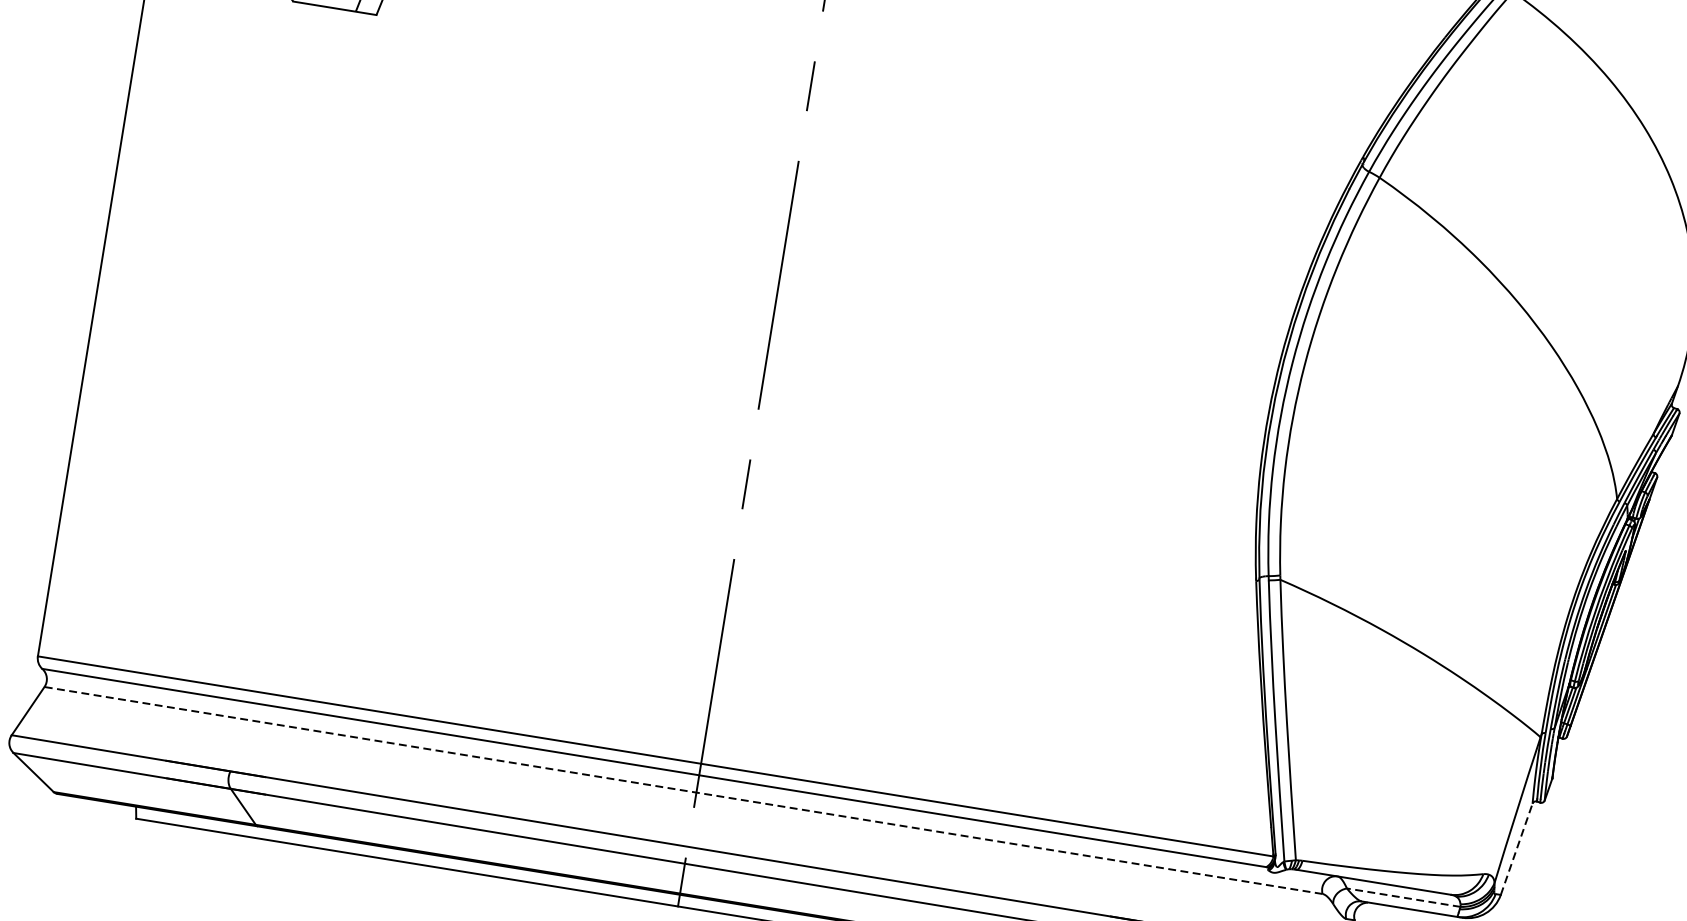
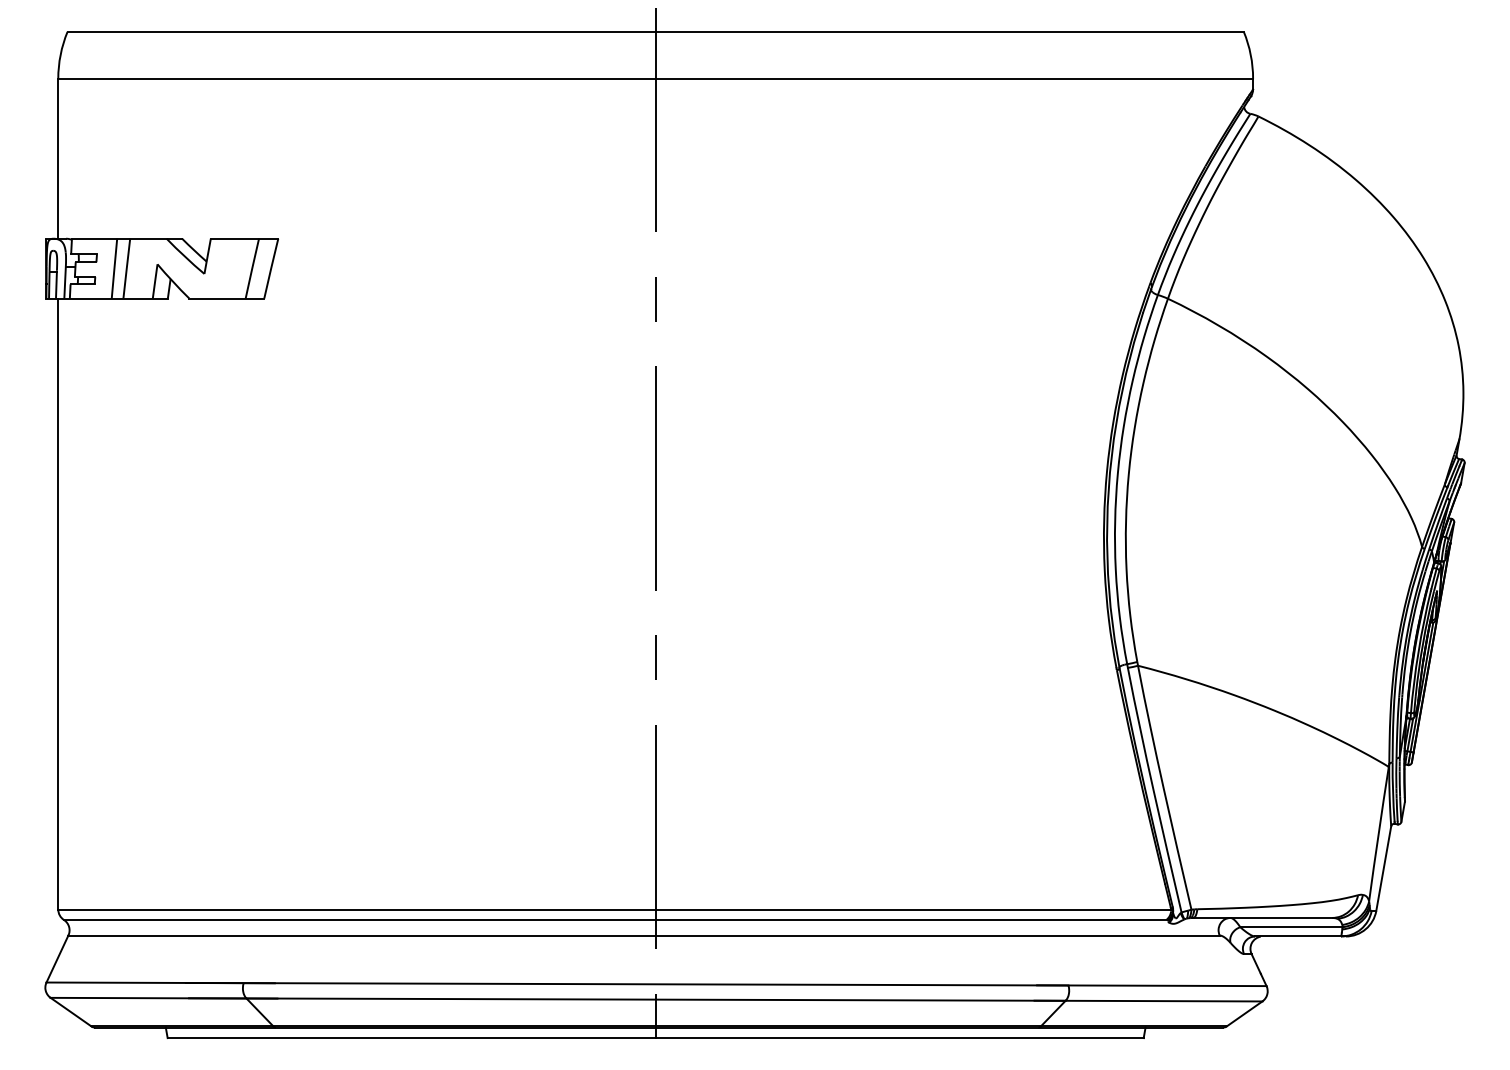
line: (684, 790) -> (644, 935), dashed -> solid
line: (1516, 849) -> (1383, 868), dashed -> solid
line: (1403, 898) -> (1291, 927), dashed -> solid

